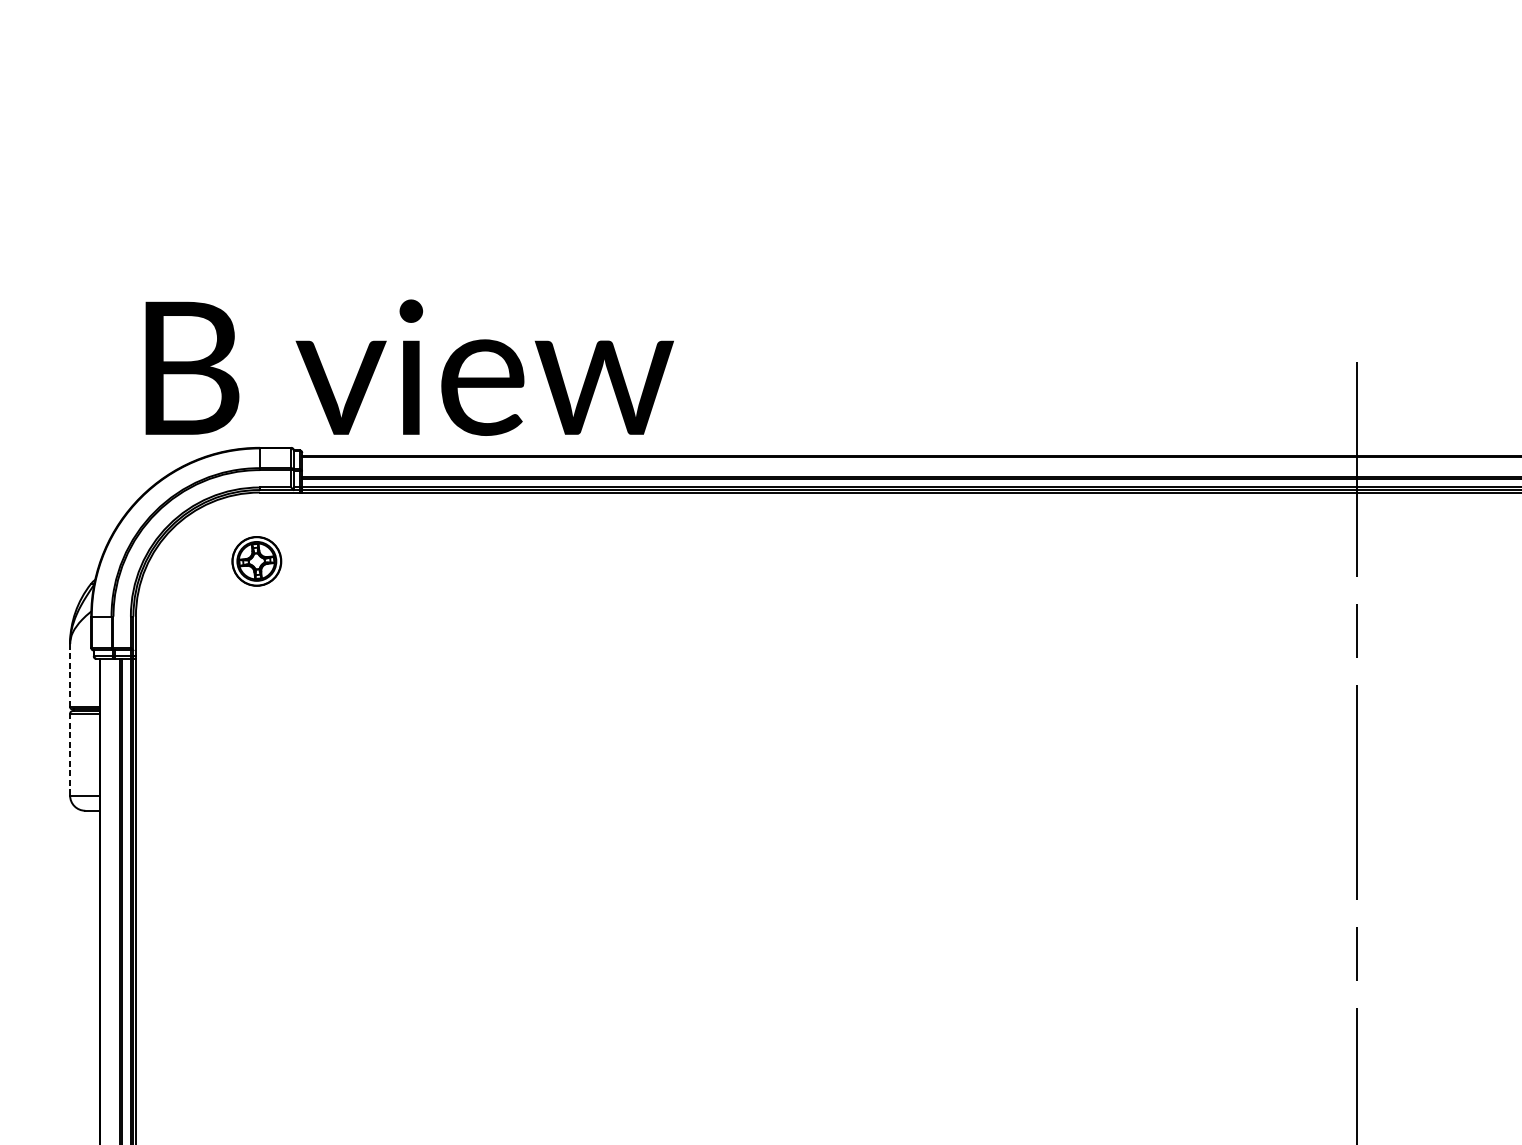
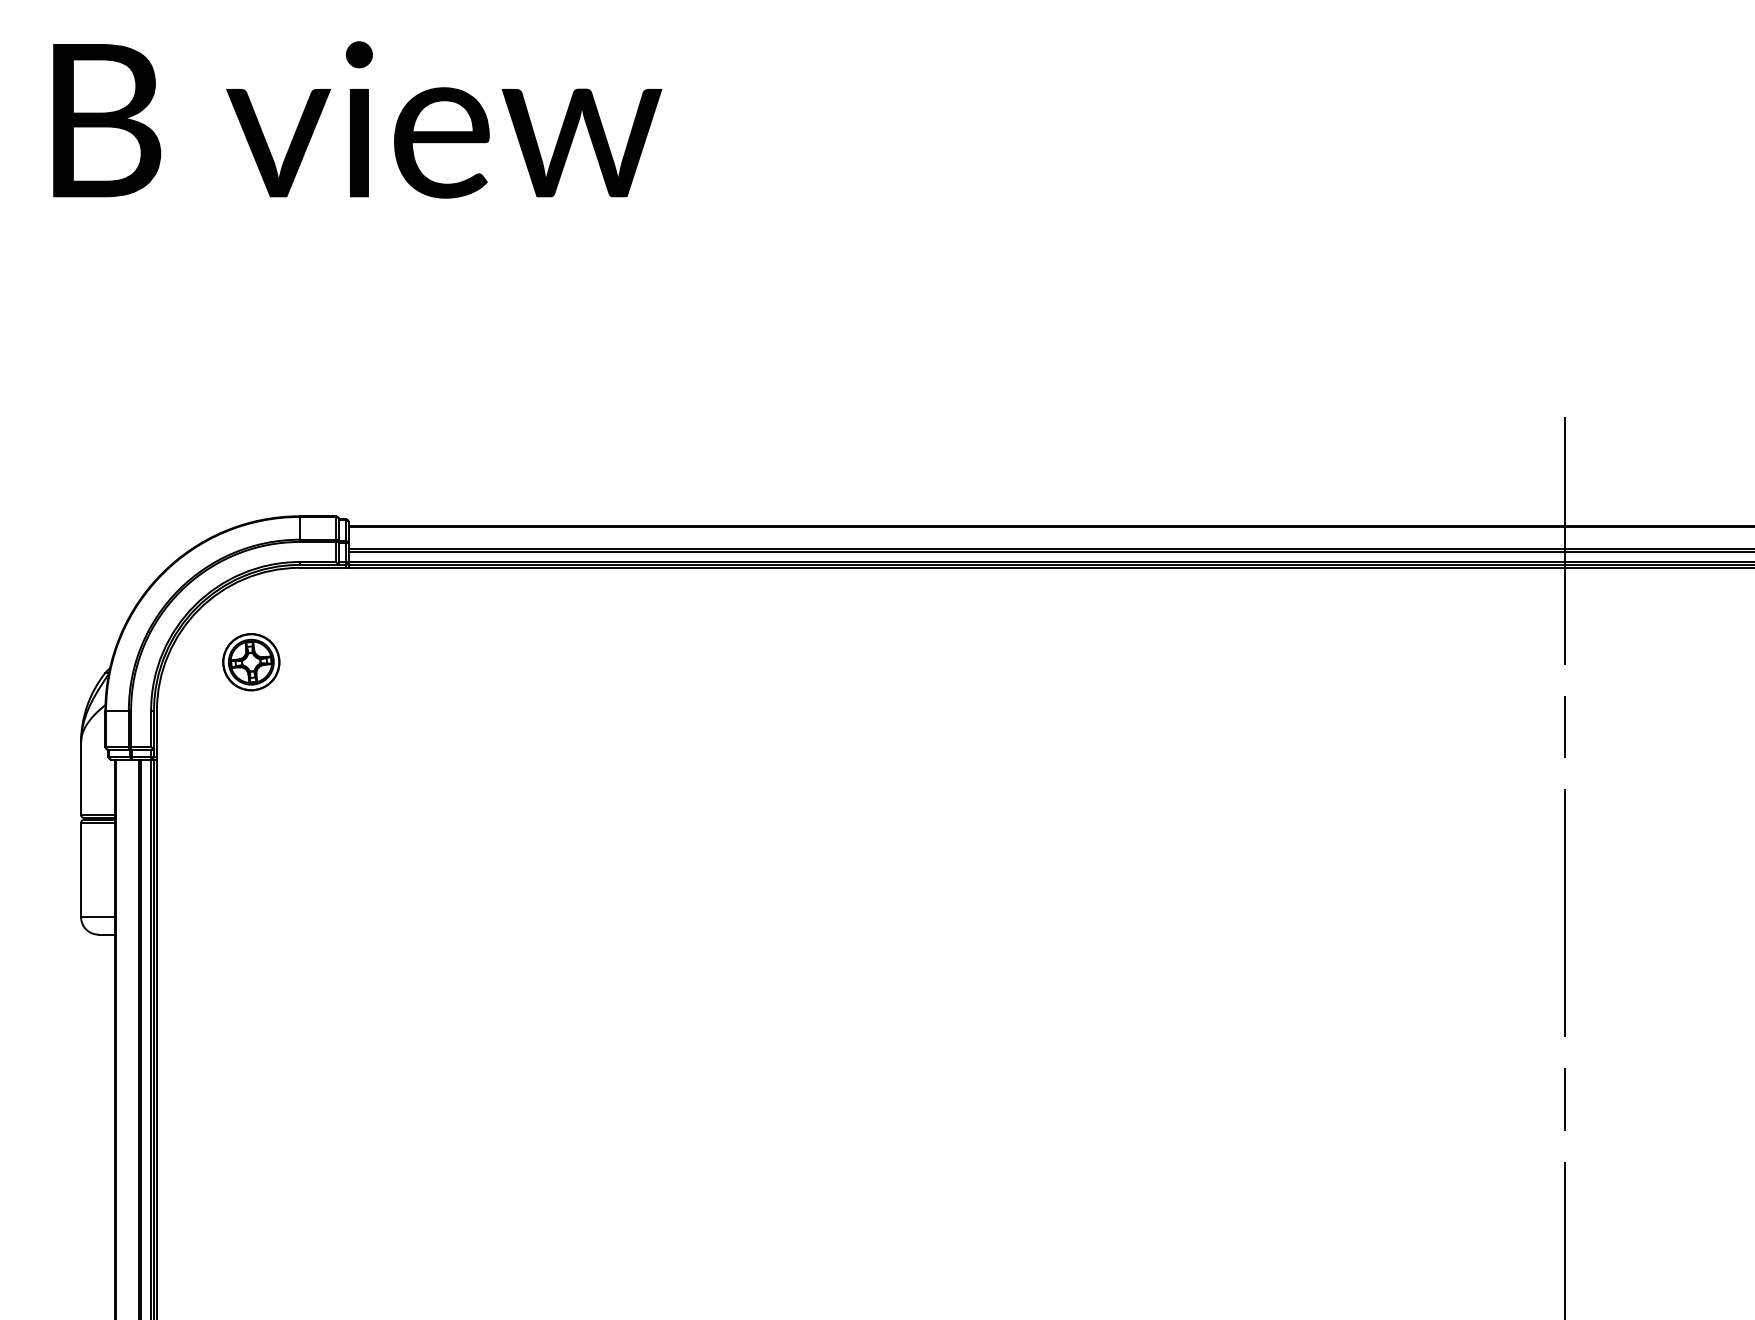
text: (409, 367) -> (357, 119), moved
part: (256, 561) -> (251, 662), moved
line: (70, 675) -> (81, 778), dashed -> solid
line: (70, 754) -> (81, 869), dashed -> solid

